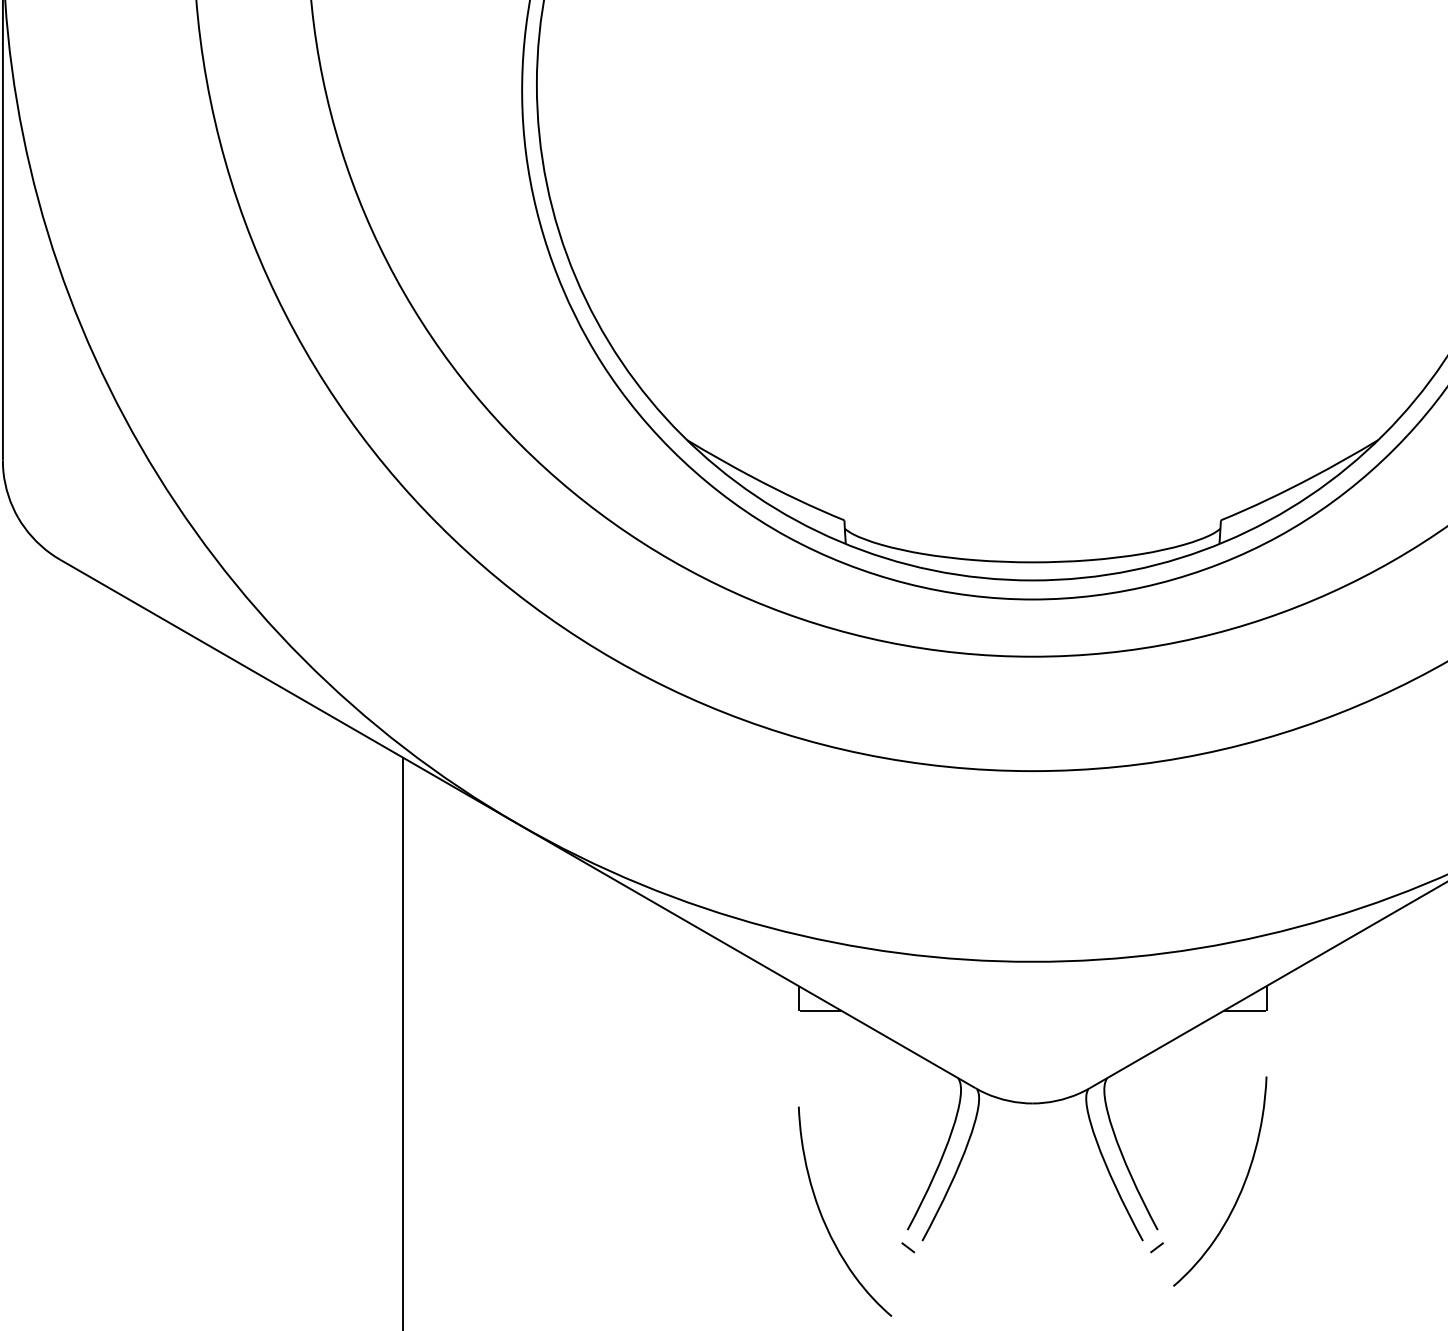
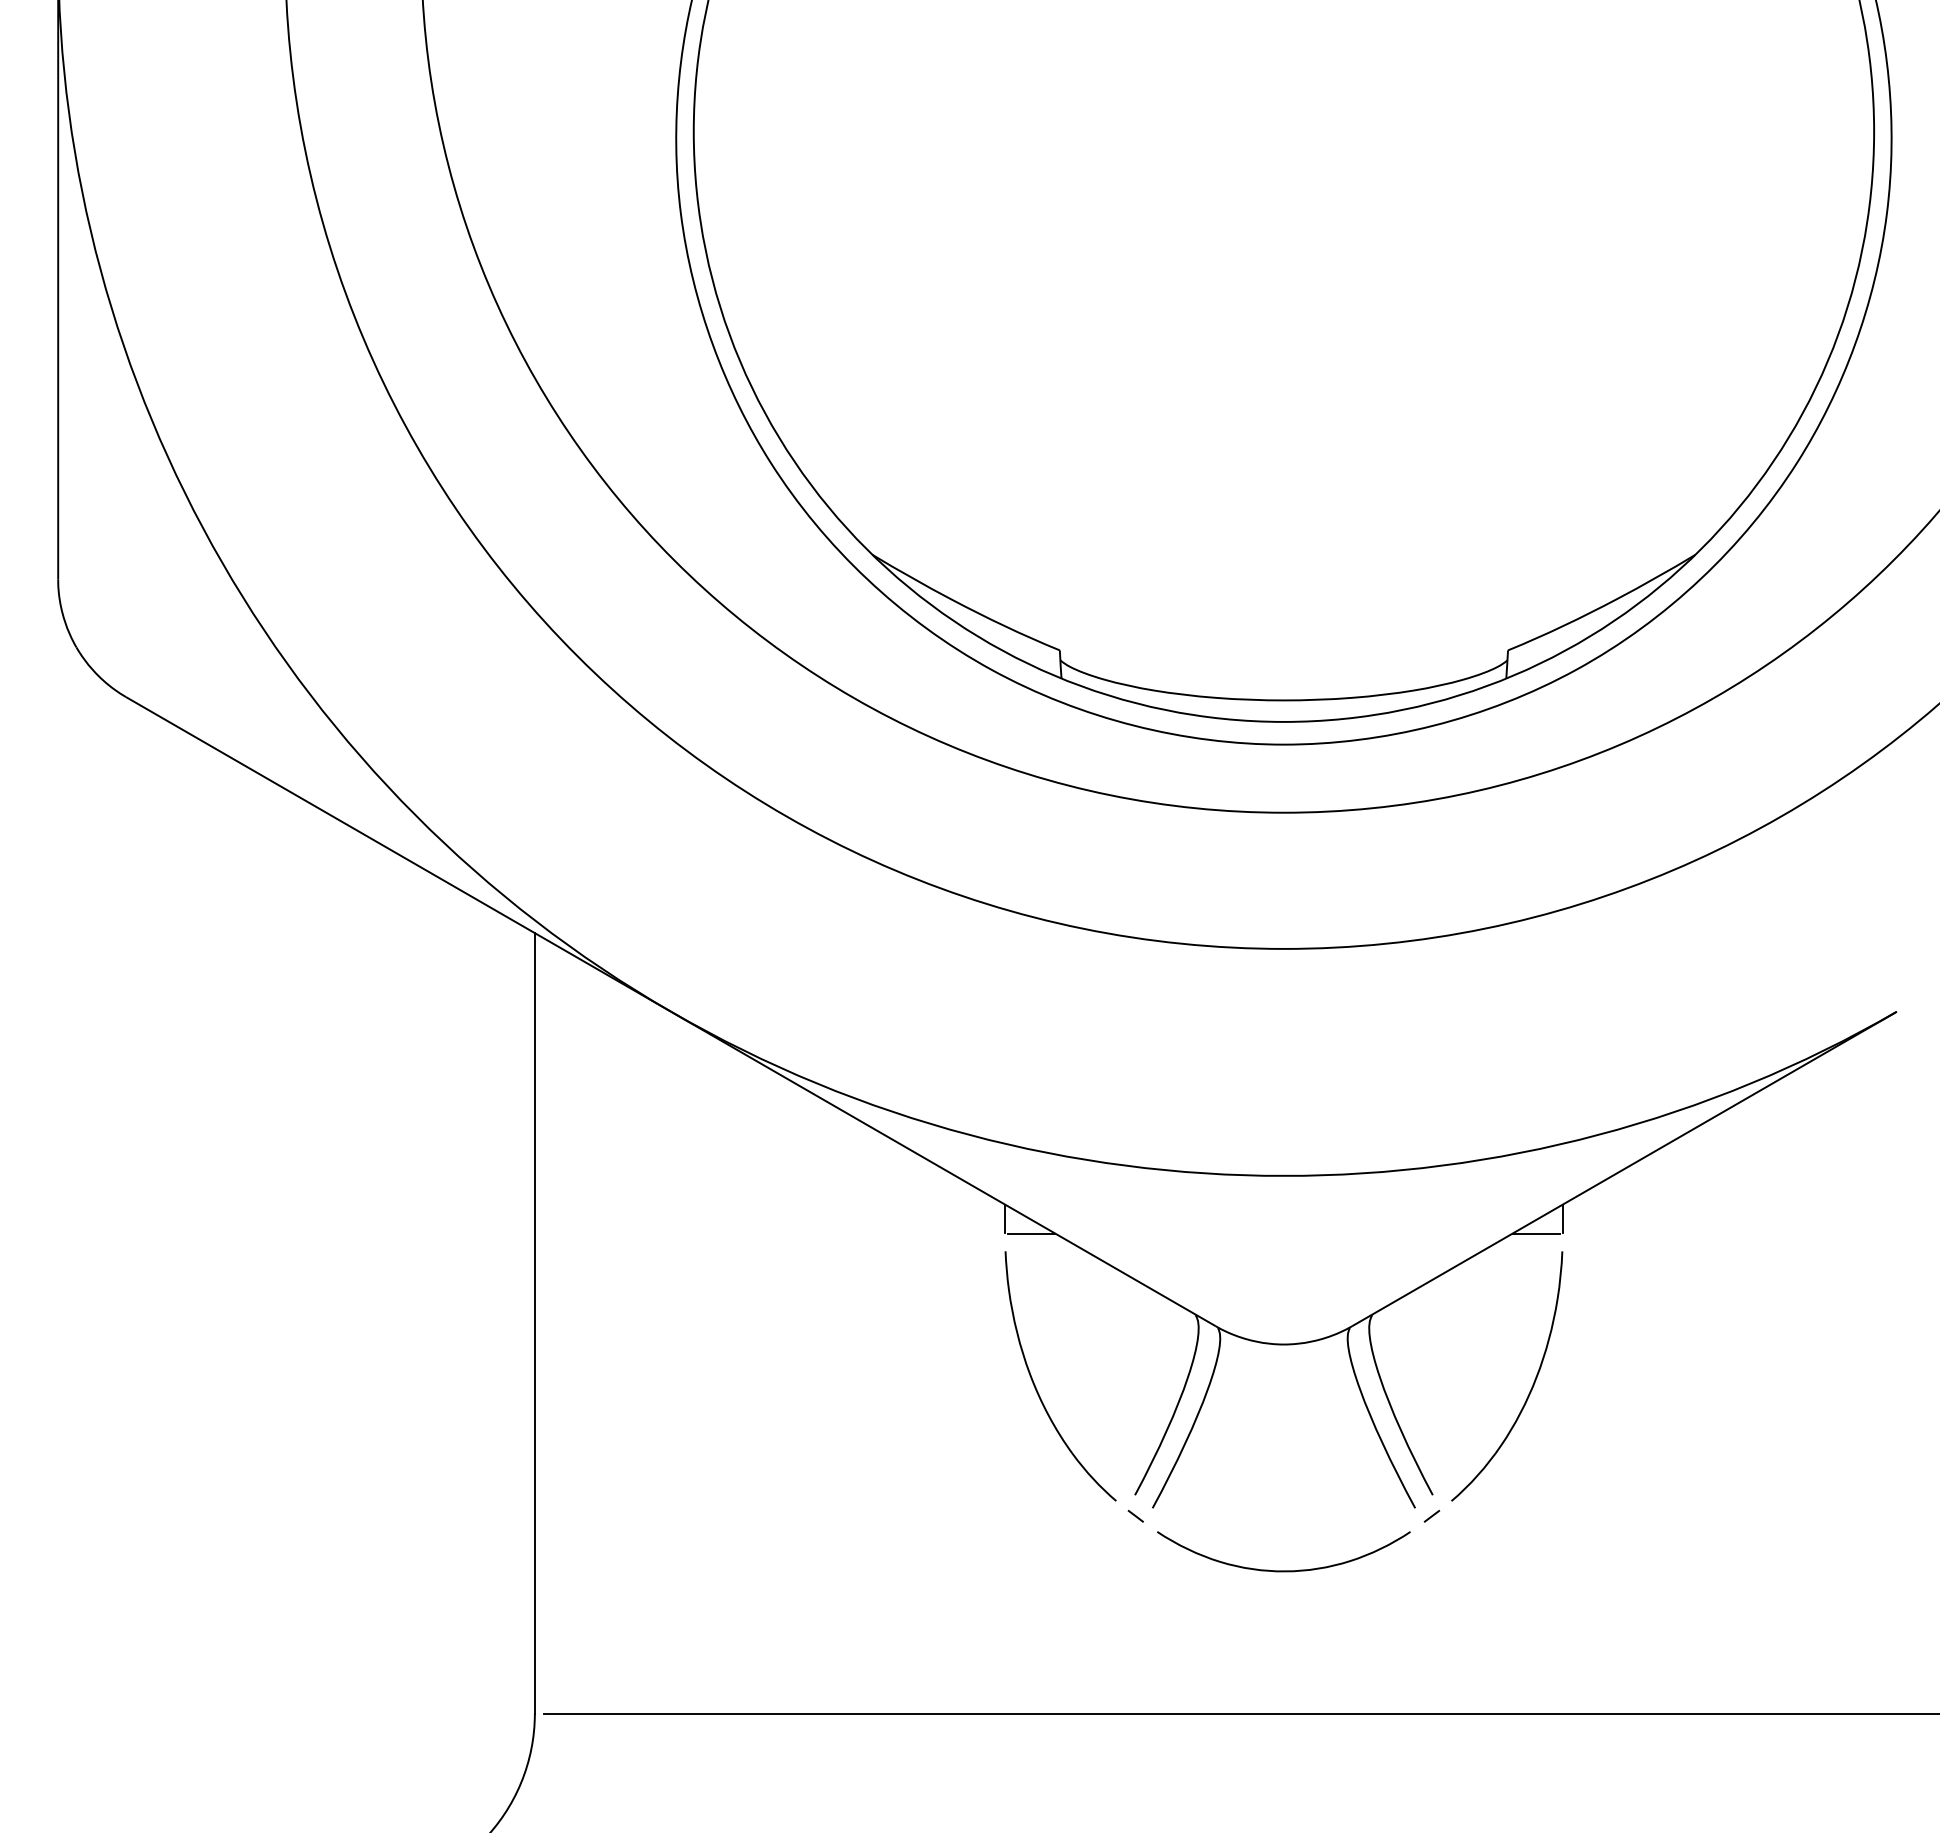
curve: (1241, 1188) -> (1532, 1384), moved
curve: (823, 1218) -> (1035, 1384), moved
curve: (1032, 1293) -> (1283, 1570), added

